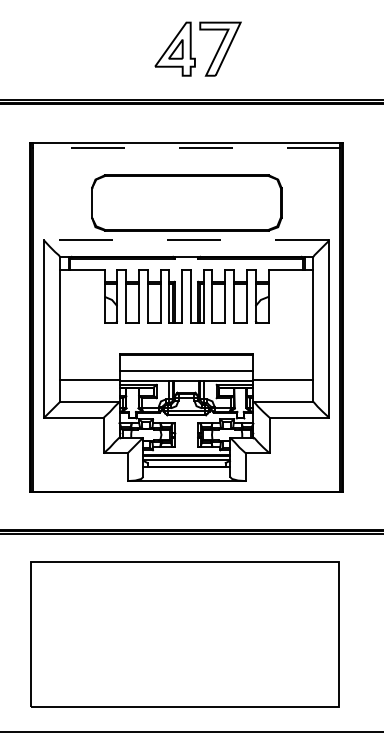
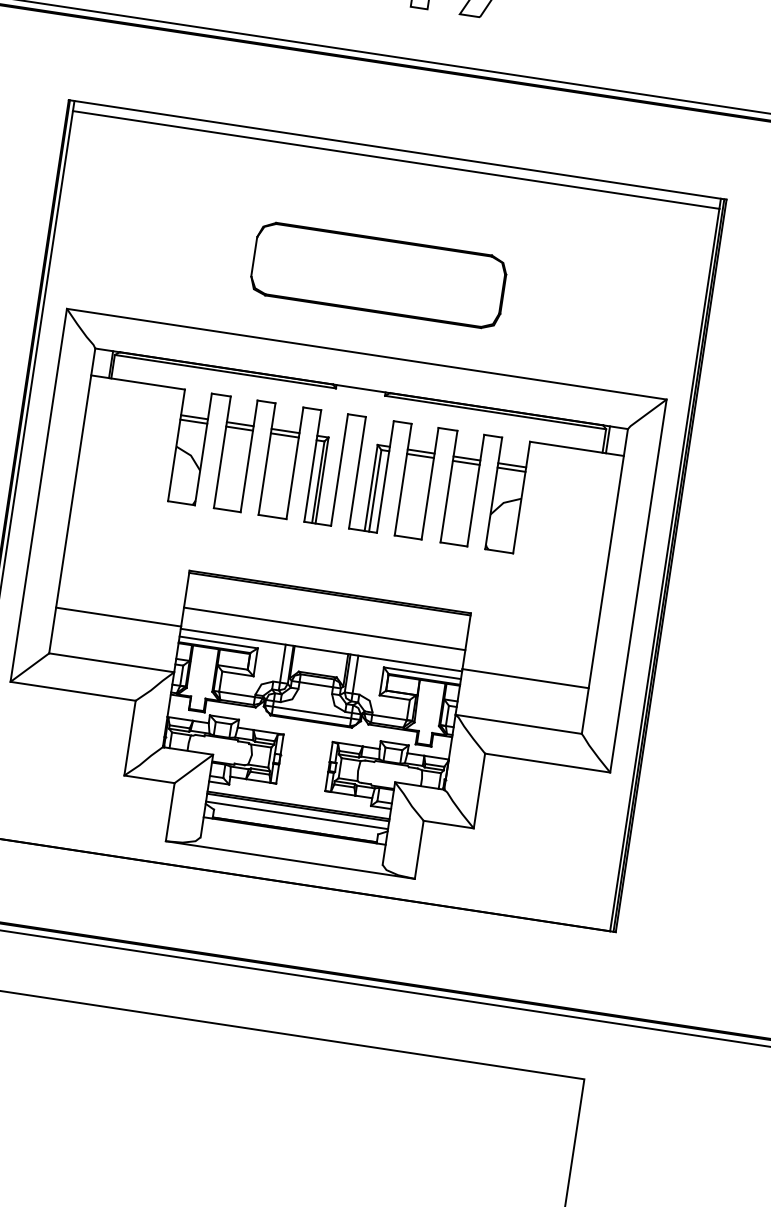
line: (186, 148) -> (395, 160), dashed -> solid
part: (186, 202) -> (378, 274), size x0.62
line: (186, 240) -> (366, 354), dashed -> solid

